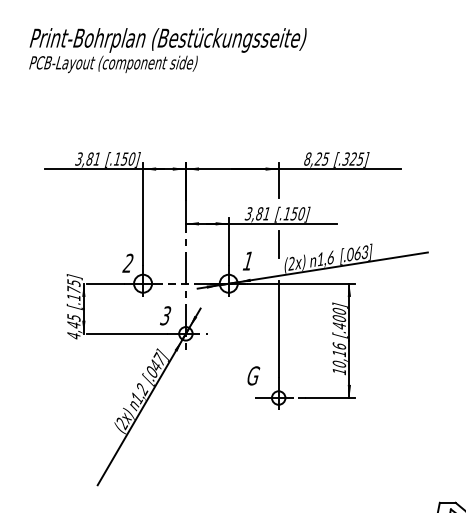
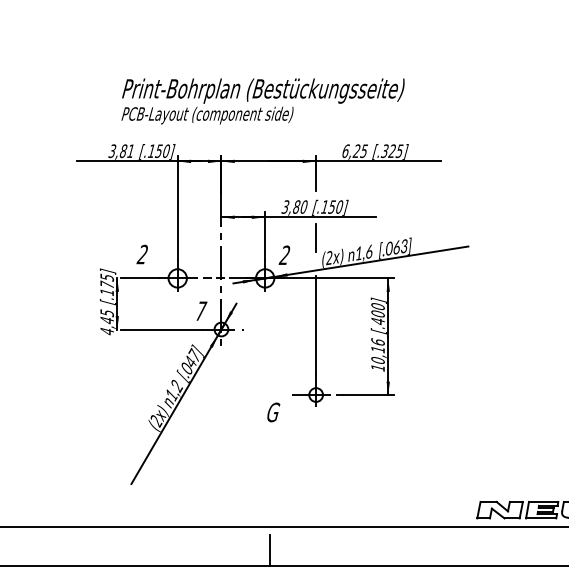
text: (167, 50) -> (262, 101), moved
text: (307, 158) -> (345, 150), 8,25 -> 6,25
text: (266, 213) -> (303, 206), 3,81 -> 3,80
text: (247, 260) -> (284, 254), 1 -> 2
text: (127, 263) -> (141, 254), moved
text: (166, 315) -> (201, 310), 3 -> 7
text: (253, 375) -> (273, 412), moved

